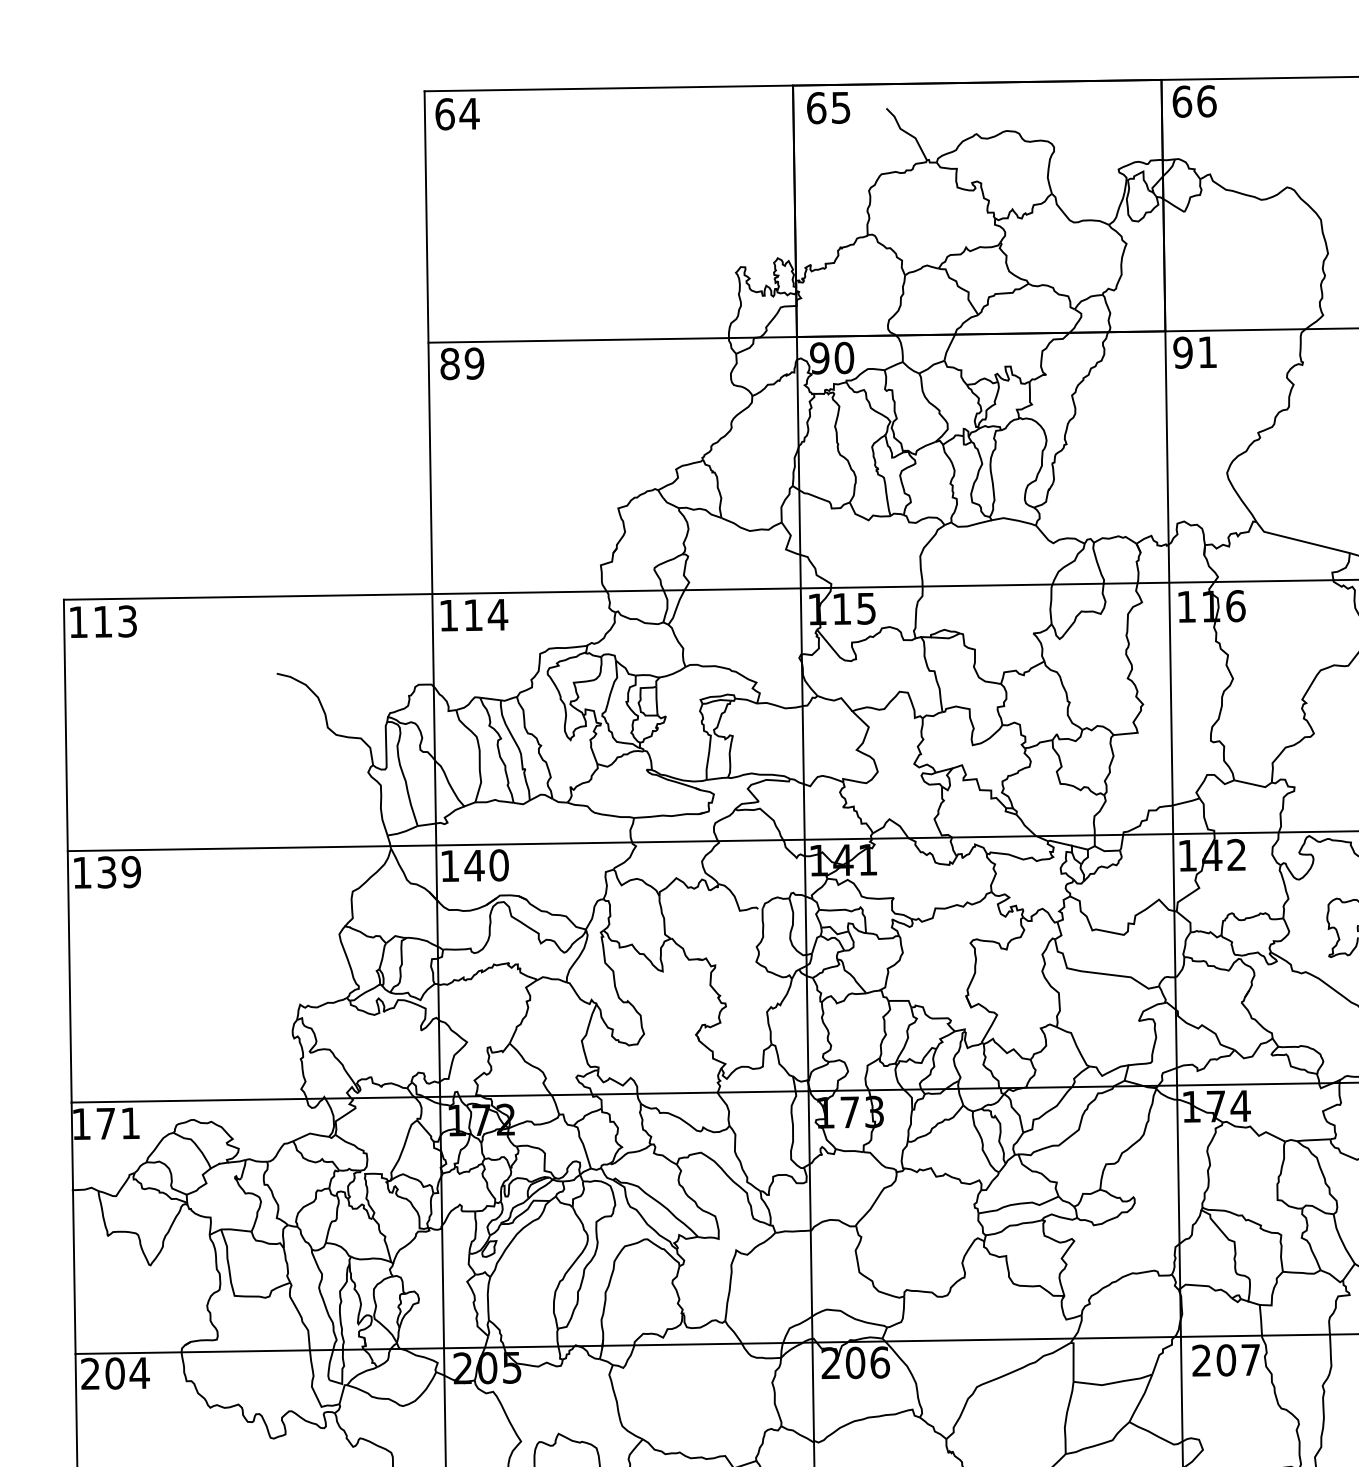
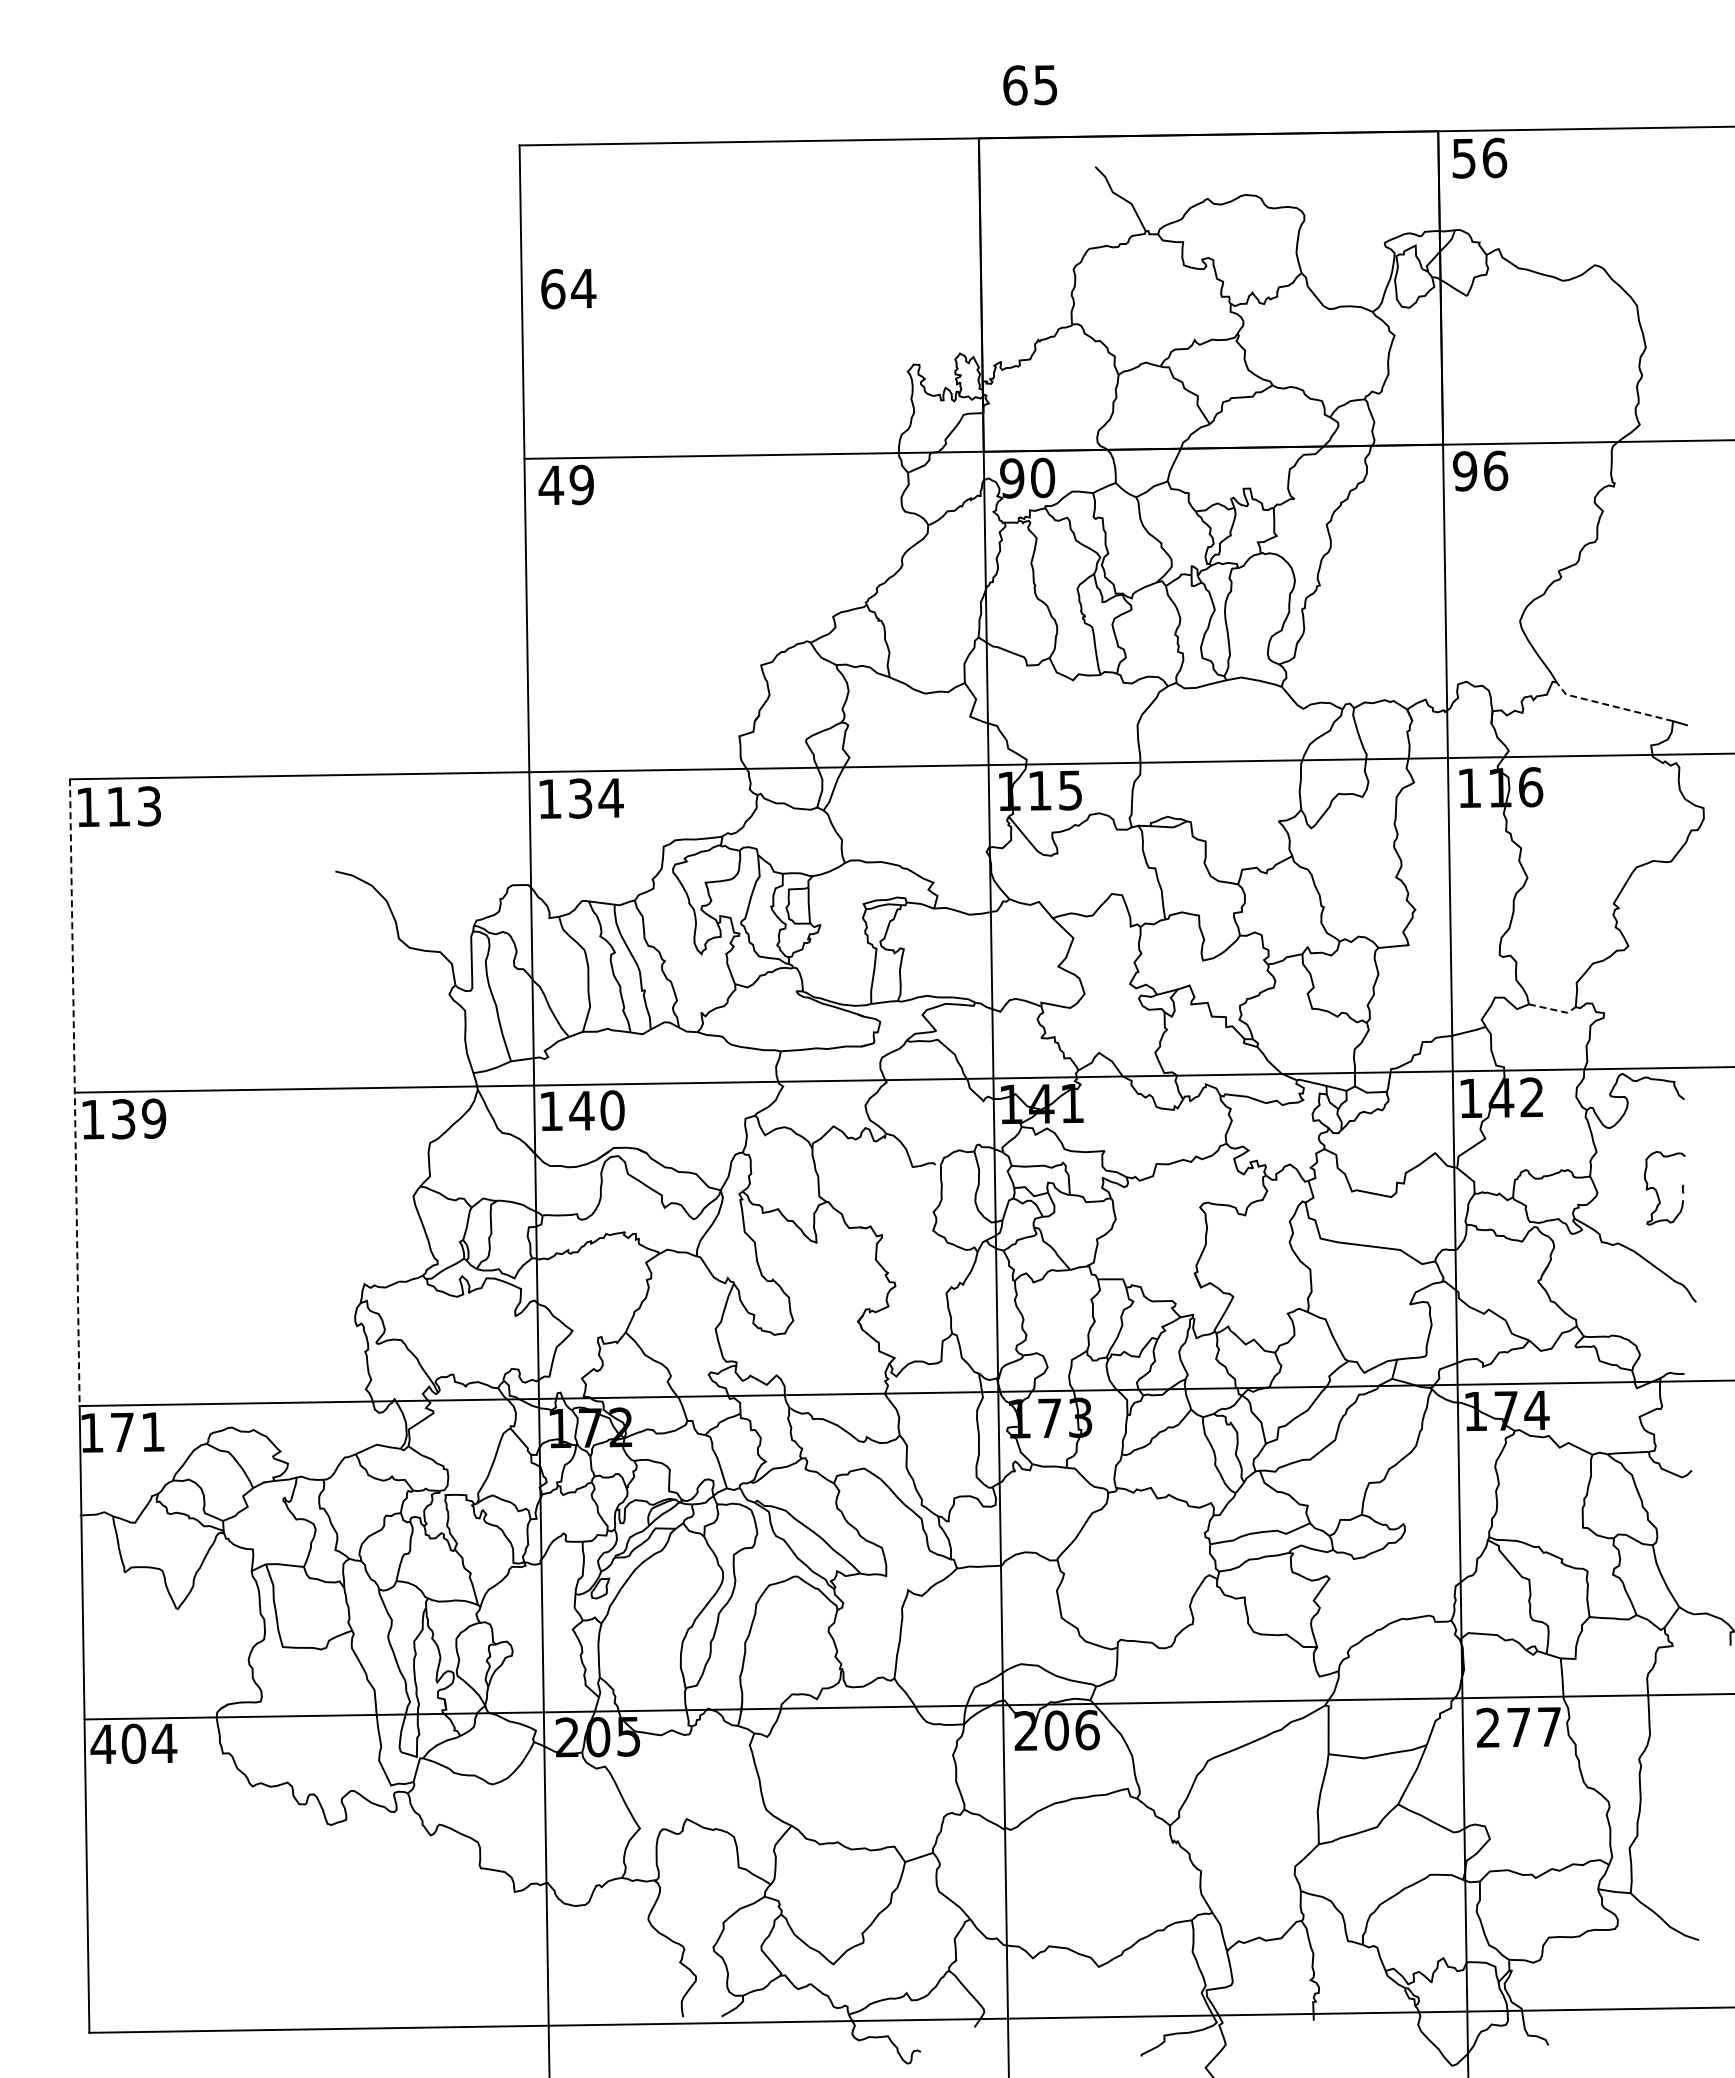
text: (1182, 101) -> (1464, 158), 66 -> 56
text: (828, 108) -> (1030, 85), moved
text: (457, 114) -> (568, 289), moved
text: (1208, 352) -> (1496, 470), 91 -> 96
text: (450, 364) -> (551, 485), 89 -> 49
line: (1300, 540) -> (1611, 705), solid -> dashed
text: (473, 615) -> (580, 798), 114 -> 134
line: (1254, 784) -> (1554, 1009), solid -> dashed
line: (67, 851) -> (74, 1093), solid -> dashed
text: (1226, 1360) -> (1519, 1727), 207 -> 277
text: (90, 1373) -> (103, 1743), 204 -> 404

